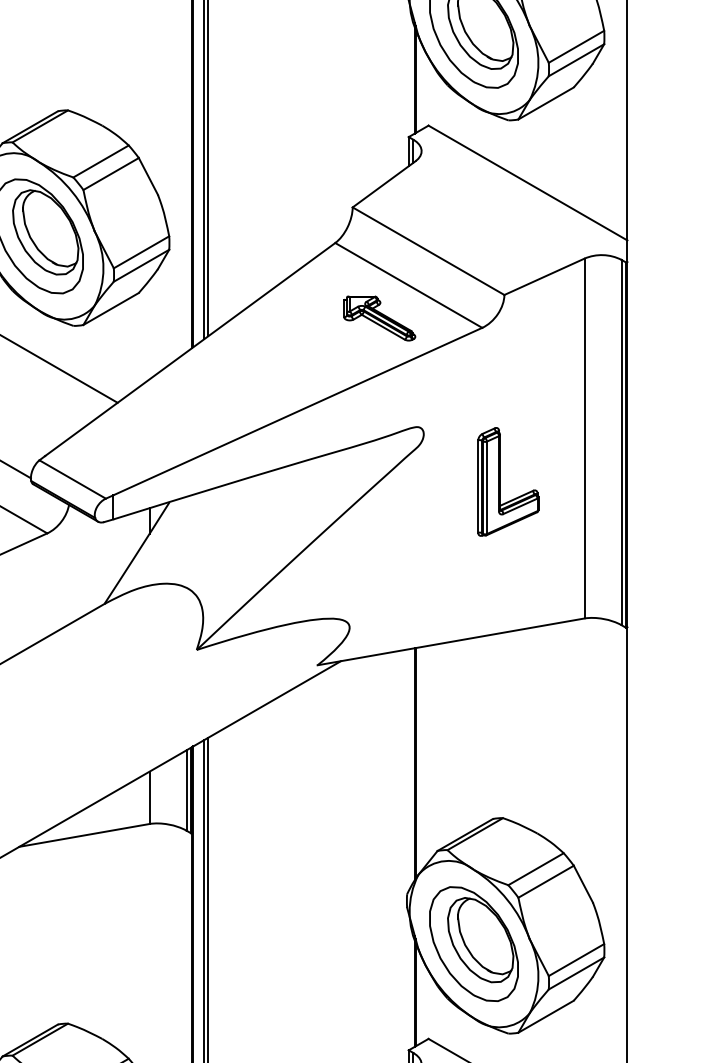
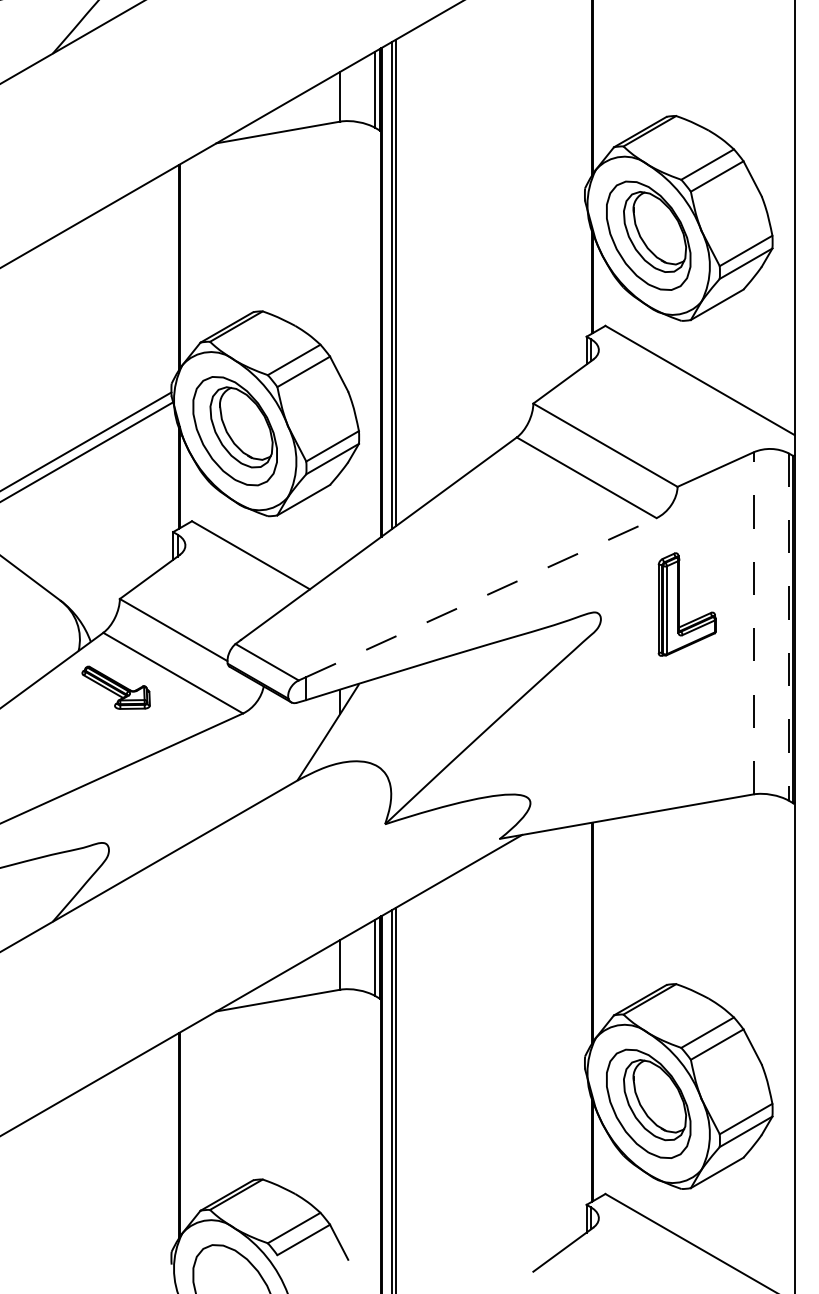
part: (379, 318) -> (558, 509), removed
line: (298, 411) -> (481, 597), solid -> dashed
line: (584, 437) -> (753, 622), solid -> dashed
line: (621, 442) -> (788, 627), solid -> dashed
part: (500, 481) -> (679, 604), moved

